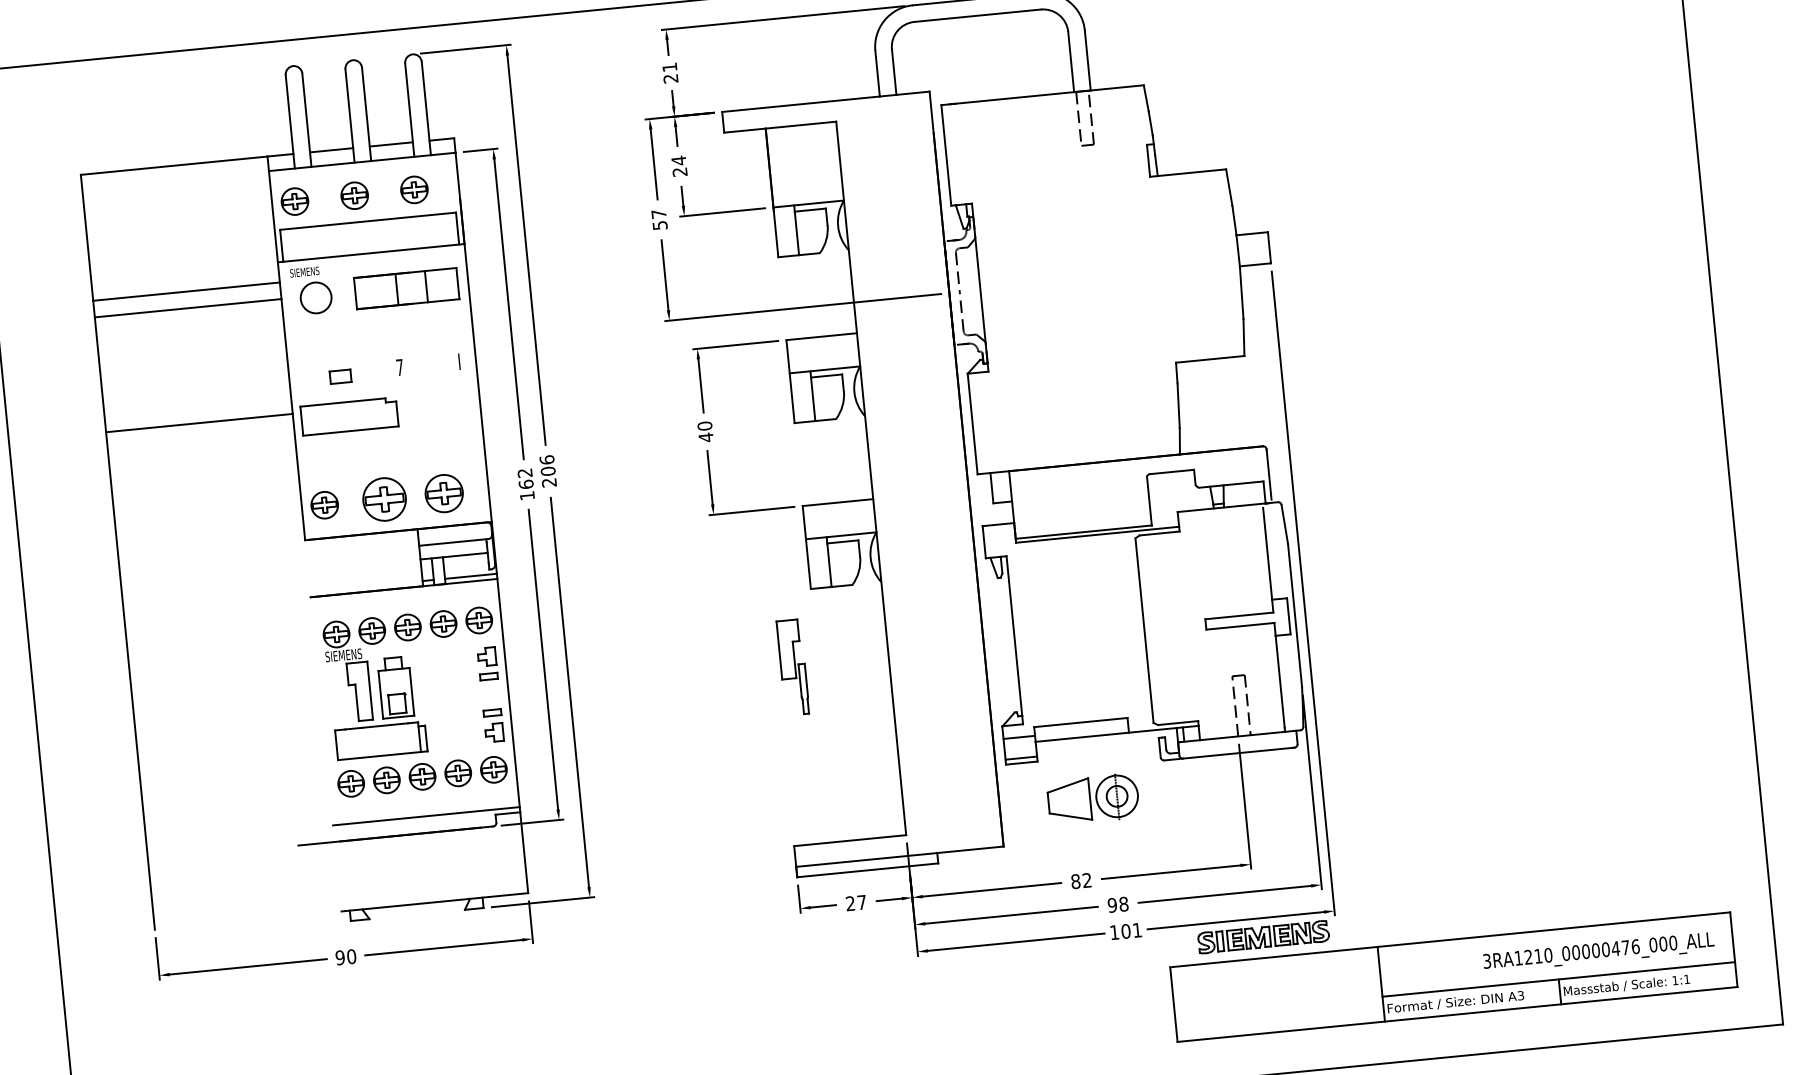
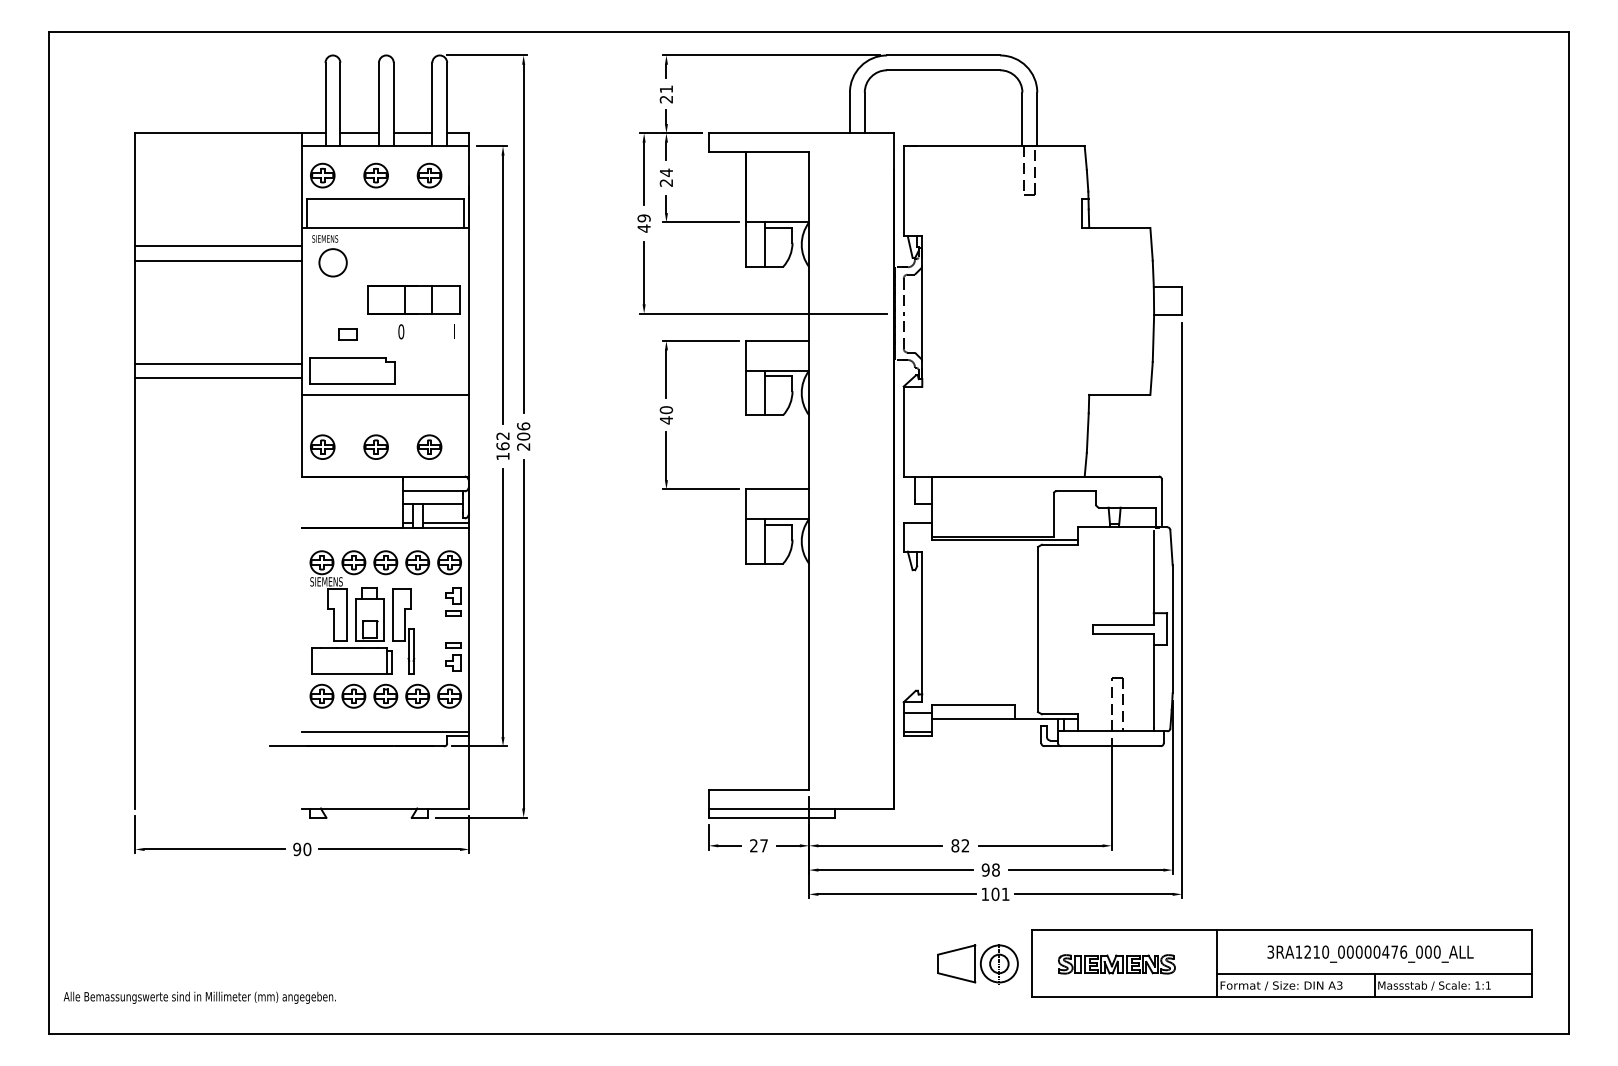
text: (658, 219) -> (643, 223), 57 -> 49
part: (405, 287) -> (413, 299), moved
text: (400, 367) -> (401, 331), 7 -> 0
line: (200, 439) -> (218, 378), added
line: (389, 439) -> (385, 394), added
part: (444, 492) -> (429, 446), size x0.71
part: (383, 498) -> (375, 446), size x0.62
part: (793, 667) -> (403, 631), moved
part: (1092, 799) -> (977, 964), moved
part: (1263, 937) -> (1116, 964), moved
text: (1598, 951) -> (1370, 953), moved

